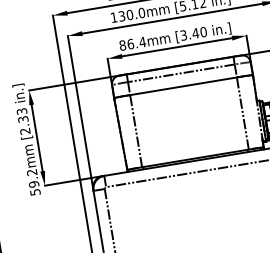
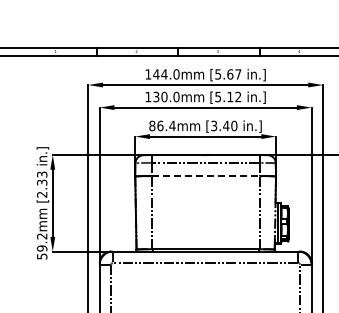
line: (184, 86) -> (206, 176), solid -> dashed

